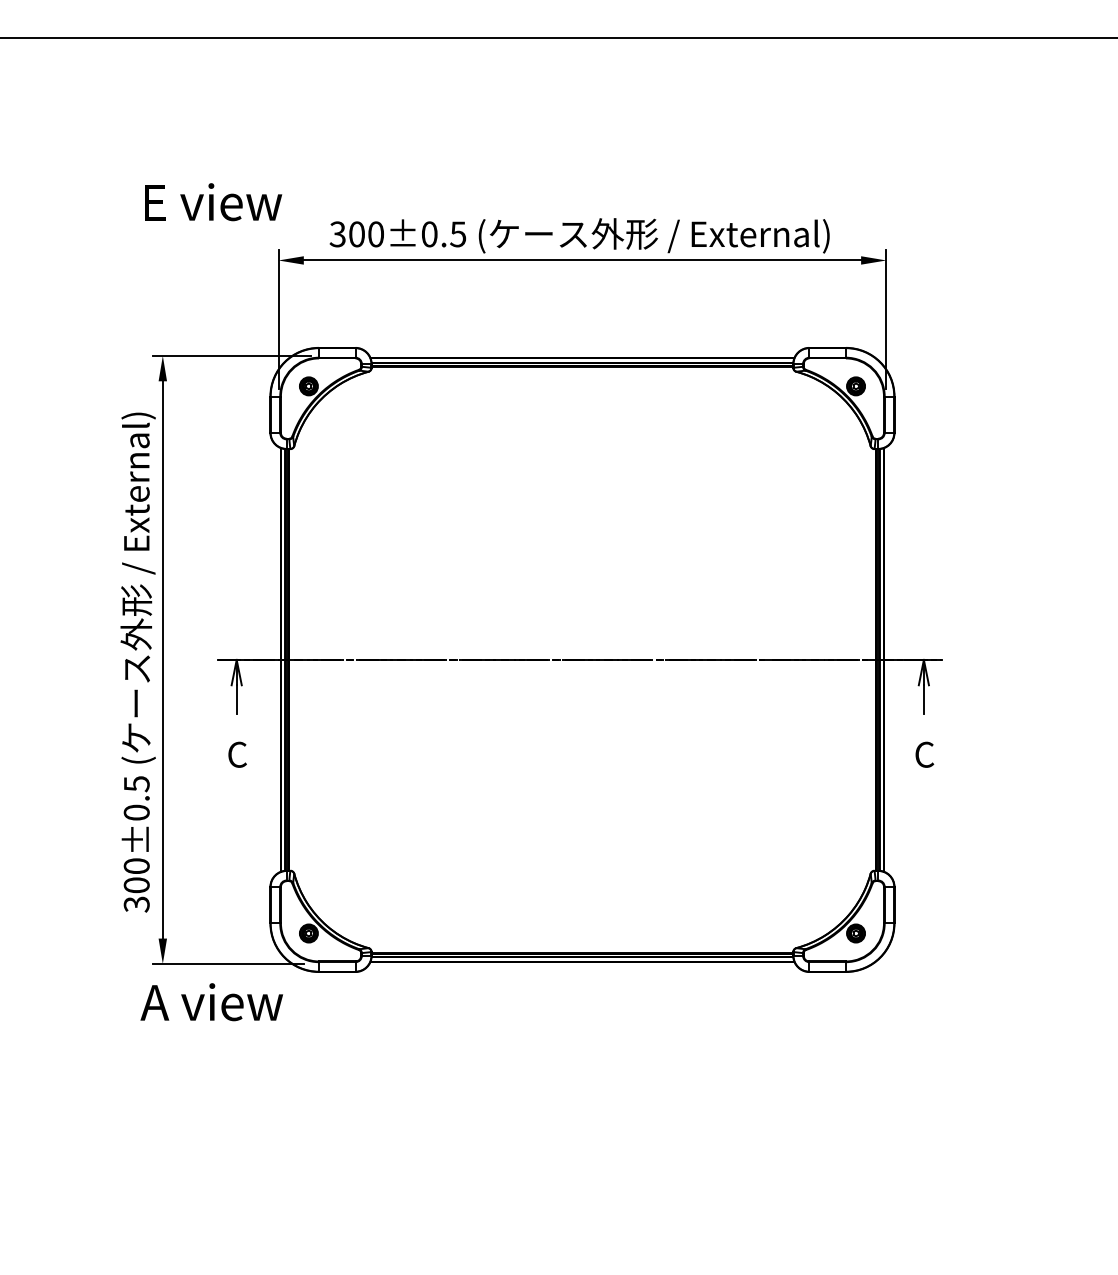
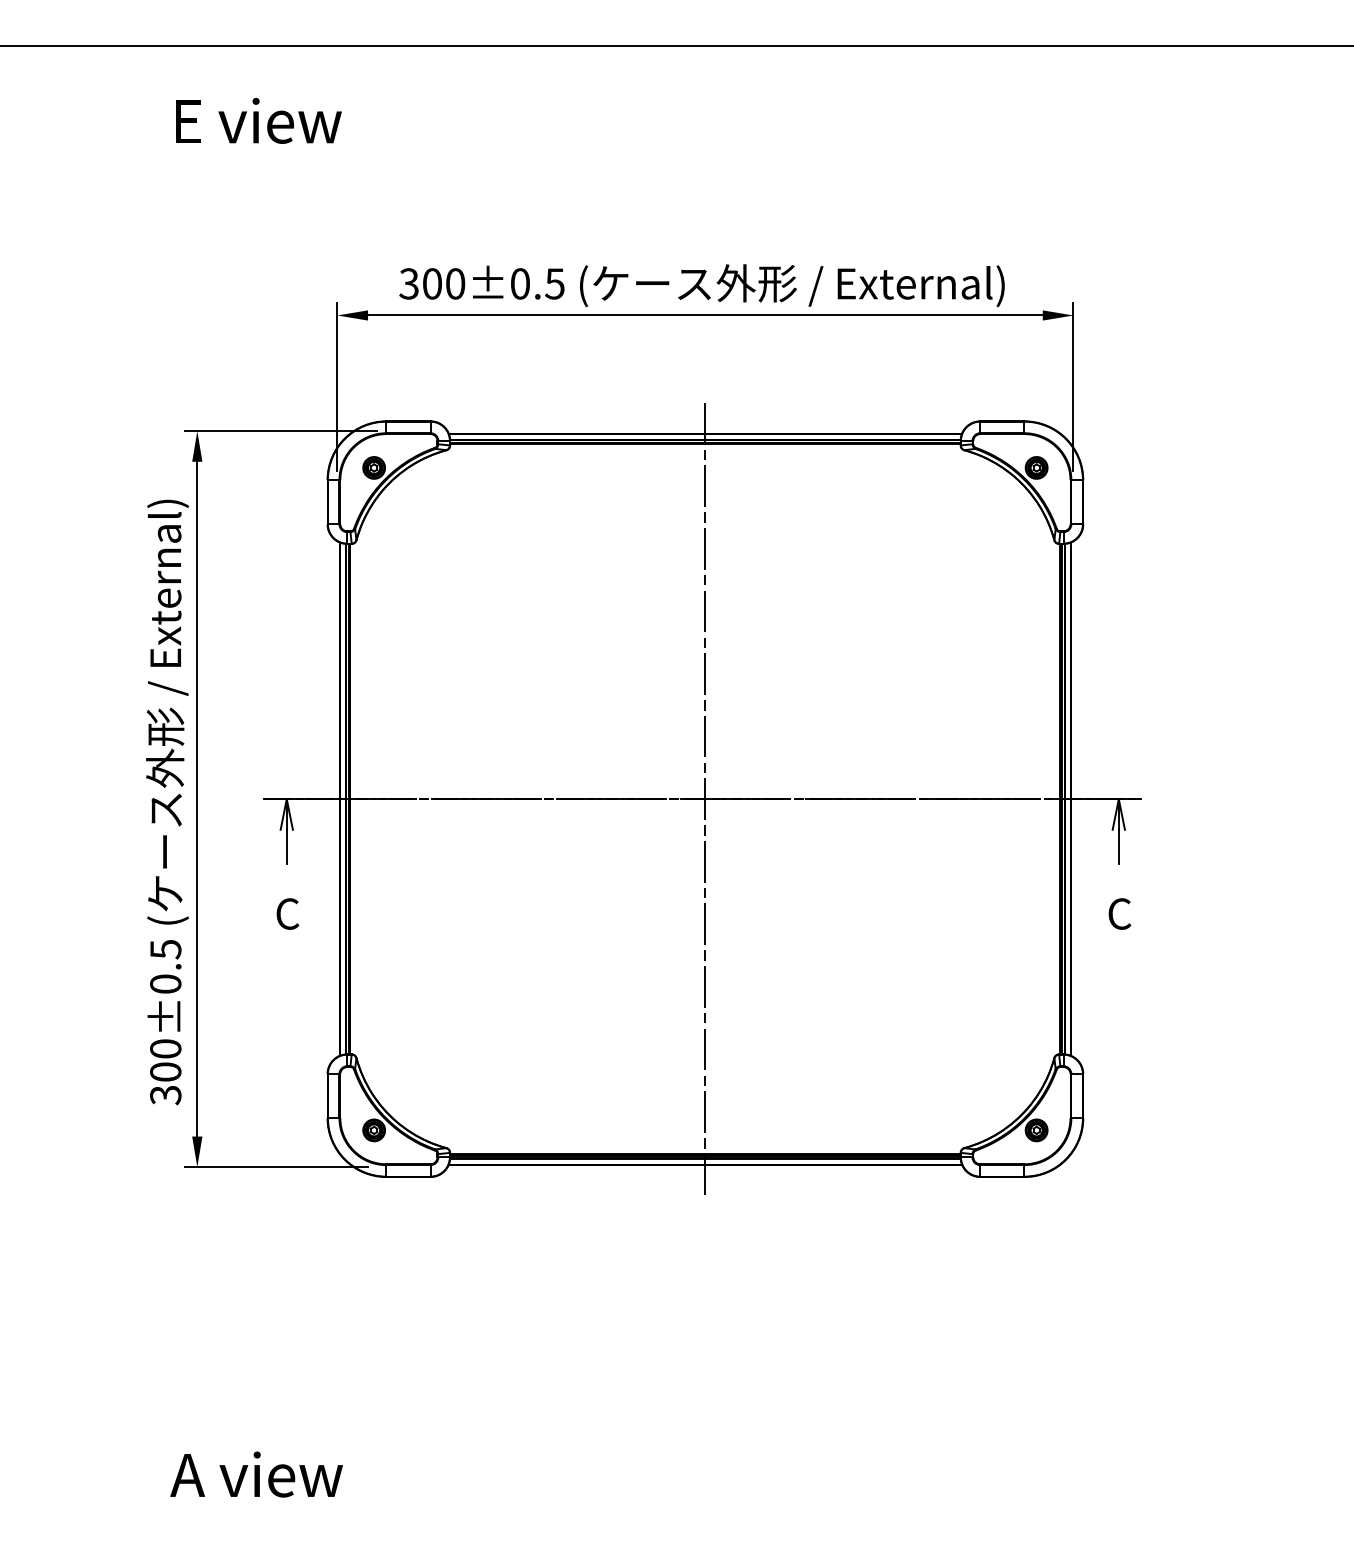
text: (213, 201) -> (258, 120), moved
line: (582, 659) -> (705, 798), added
text: (211, 1002) -> (256, 1474), moved

